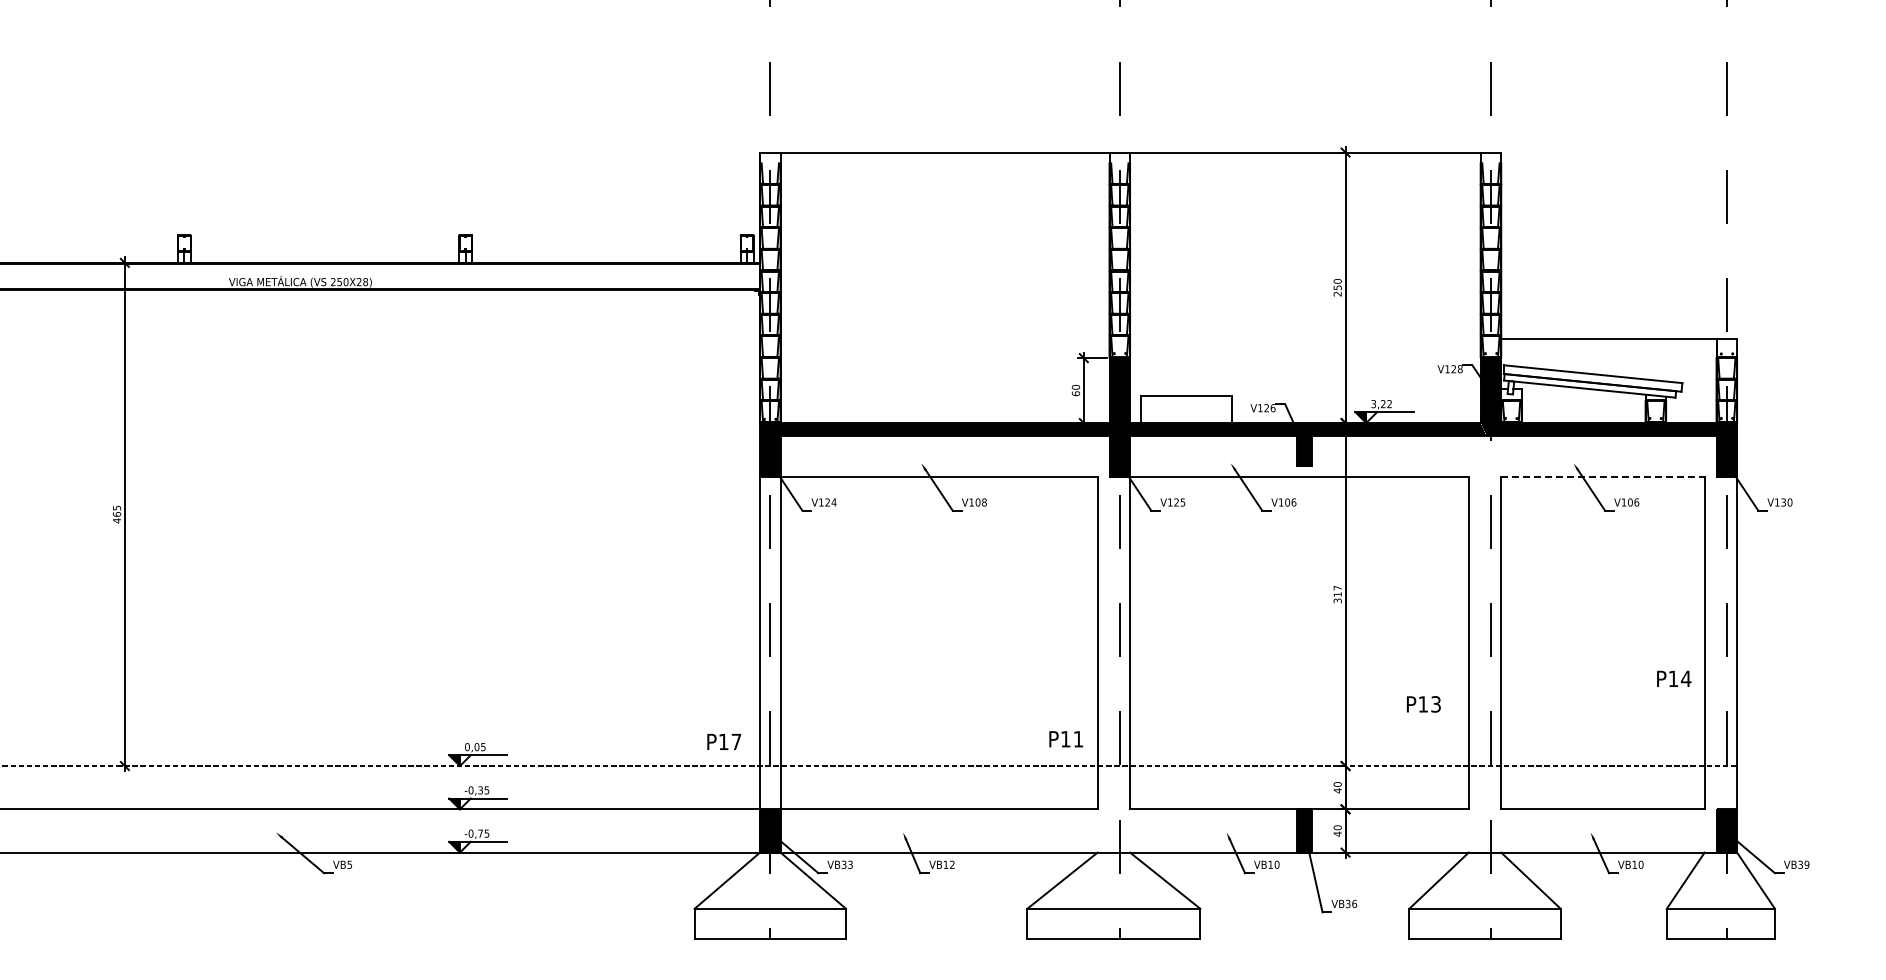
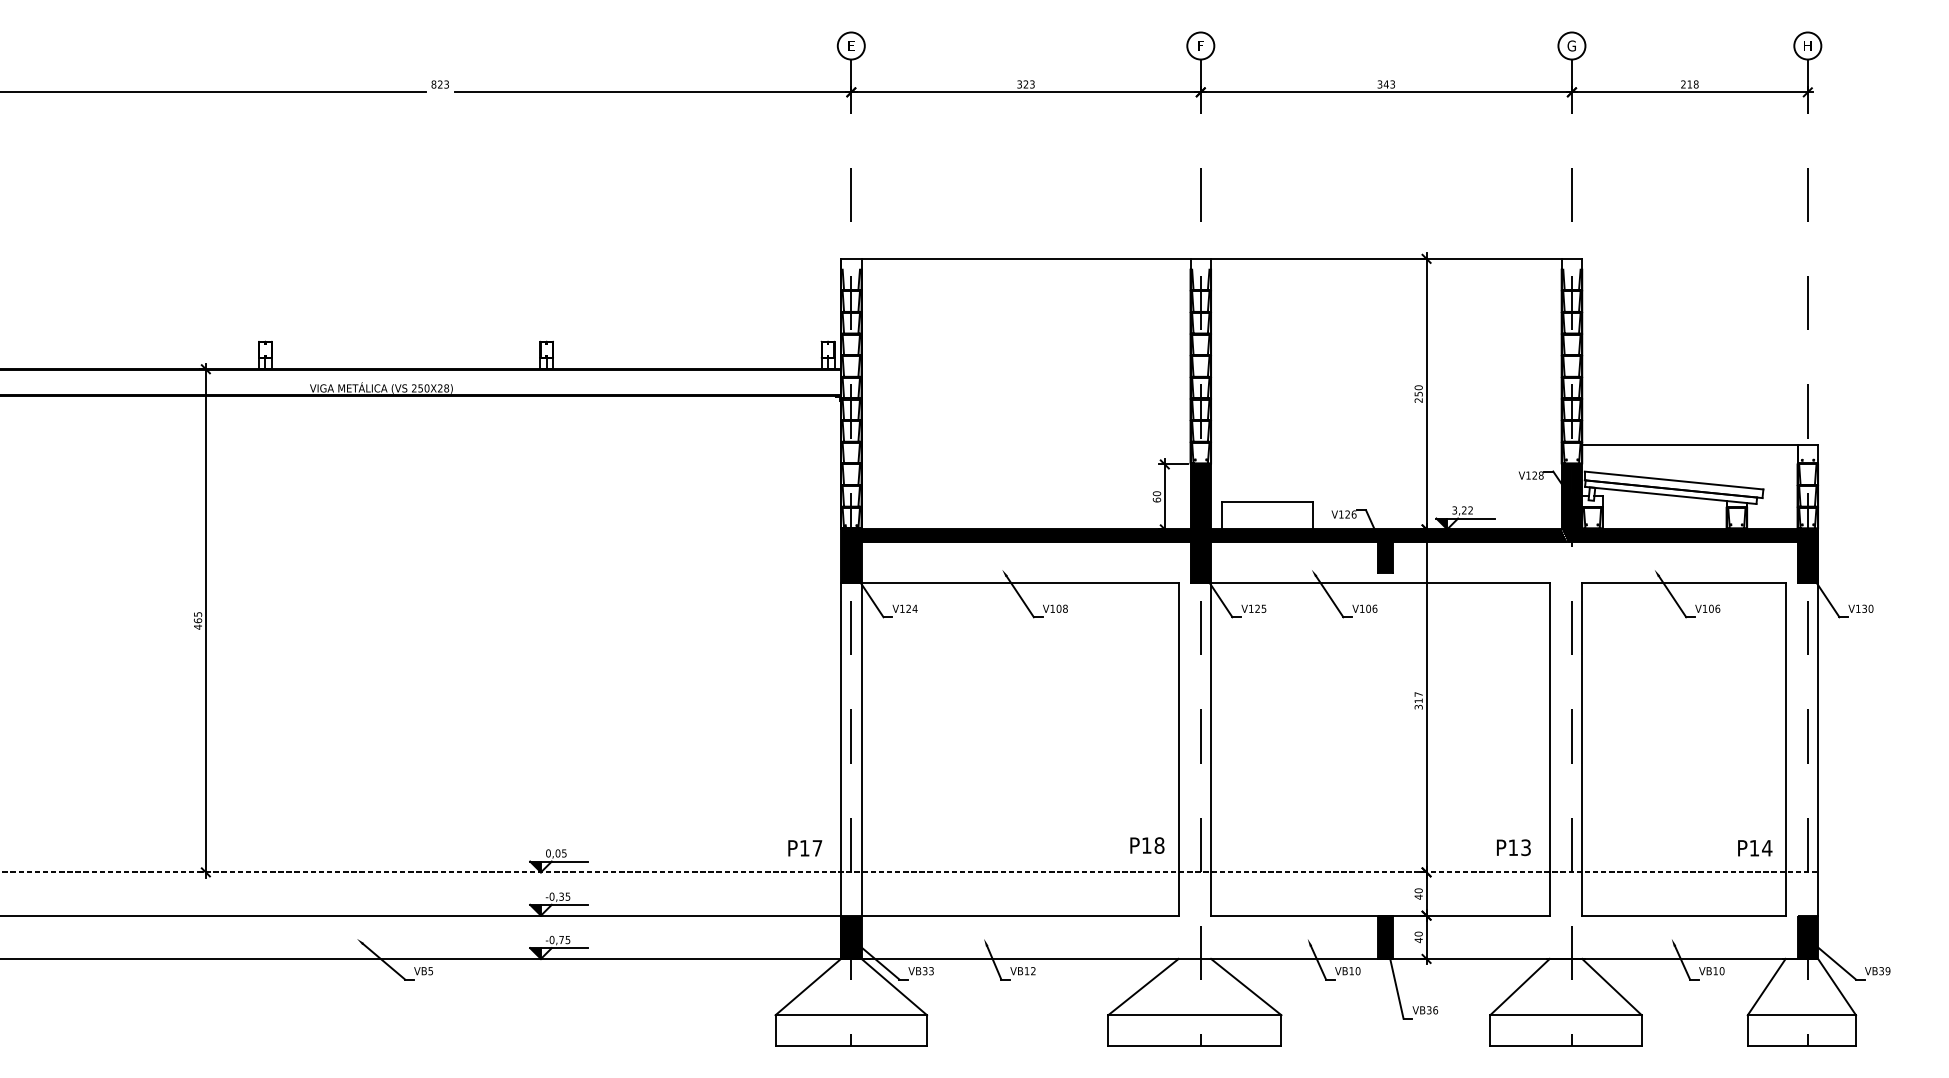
line: (1602, 477) -> (1683, 583), dashed -> solid
text: (1674, 679) -> (1755, 848), moved
text: (1423, 704) -> (1513, 847), moved
text: (1078, 739) -> (1159, 845), P11 -> P18

